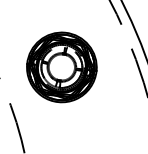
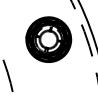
part: (61, 67) -> (48, 39), moved

